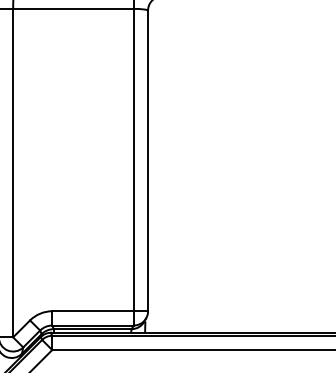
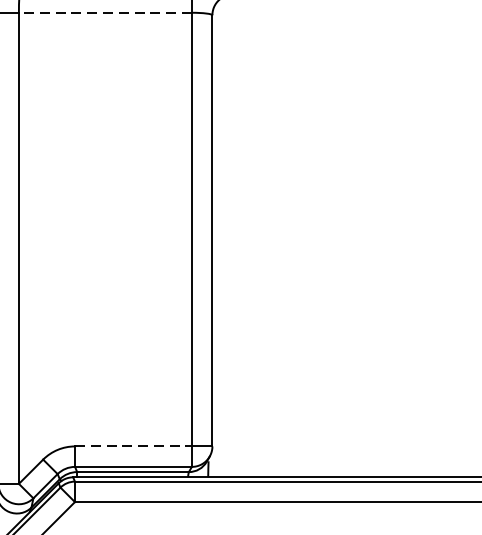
line: (72, 8) -> (104, 12), solid -> dashed
line: (93, 311) -> (134, 446), solid -> dashed

